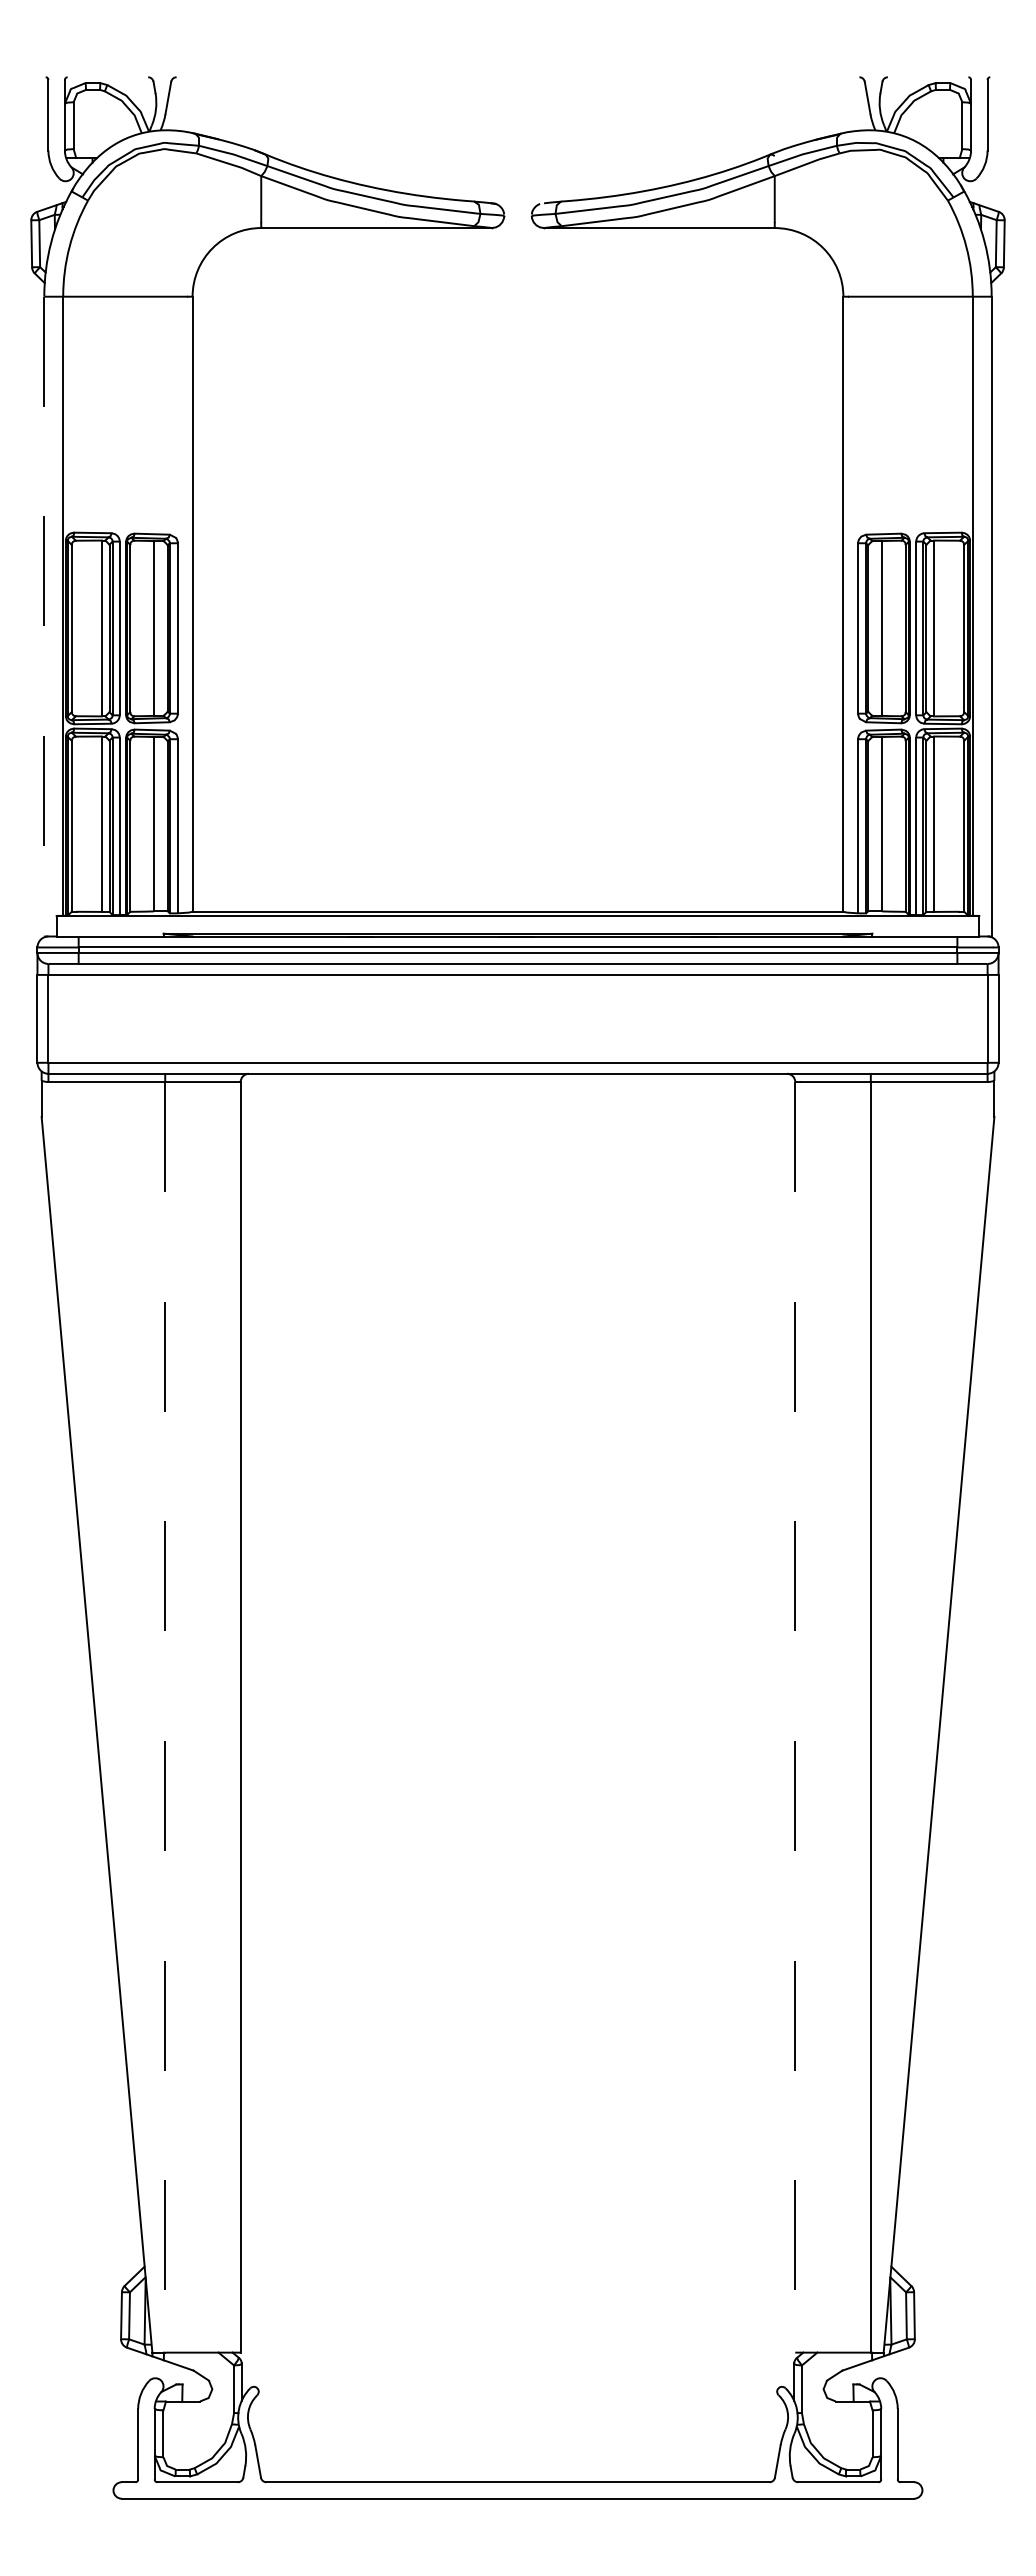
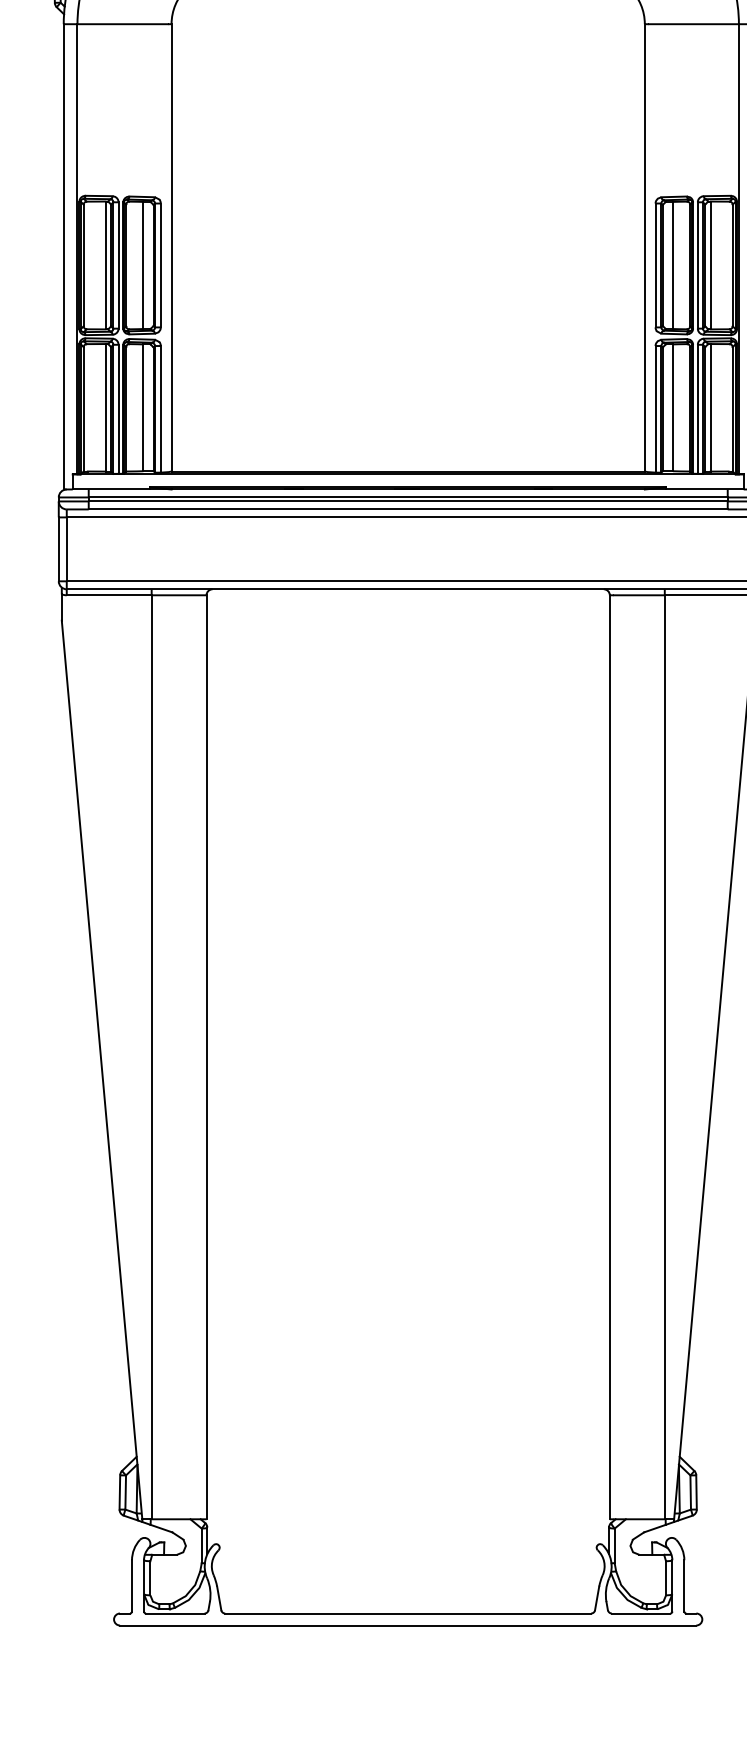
line: (44, 616) -> (63, 256), dashed -> solid
line: (165, 1717) -> (151, 1057), dashed -> solid
line: (795, 1717) -> (610, 1057), dashed -> solid

